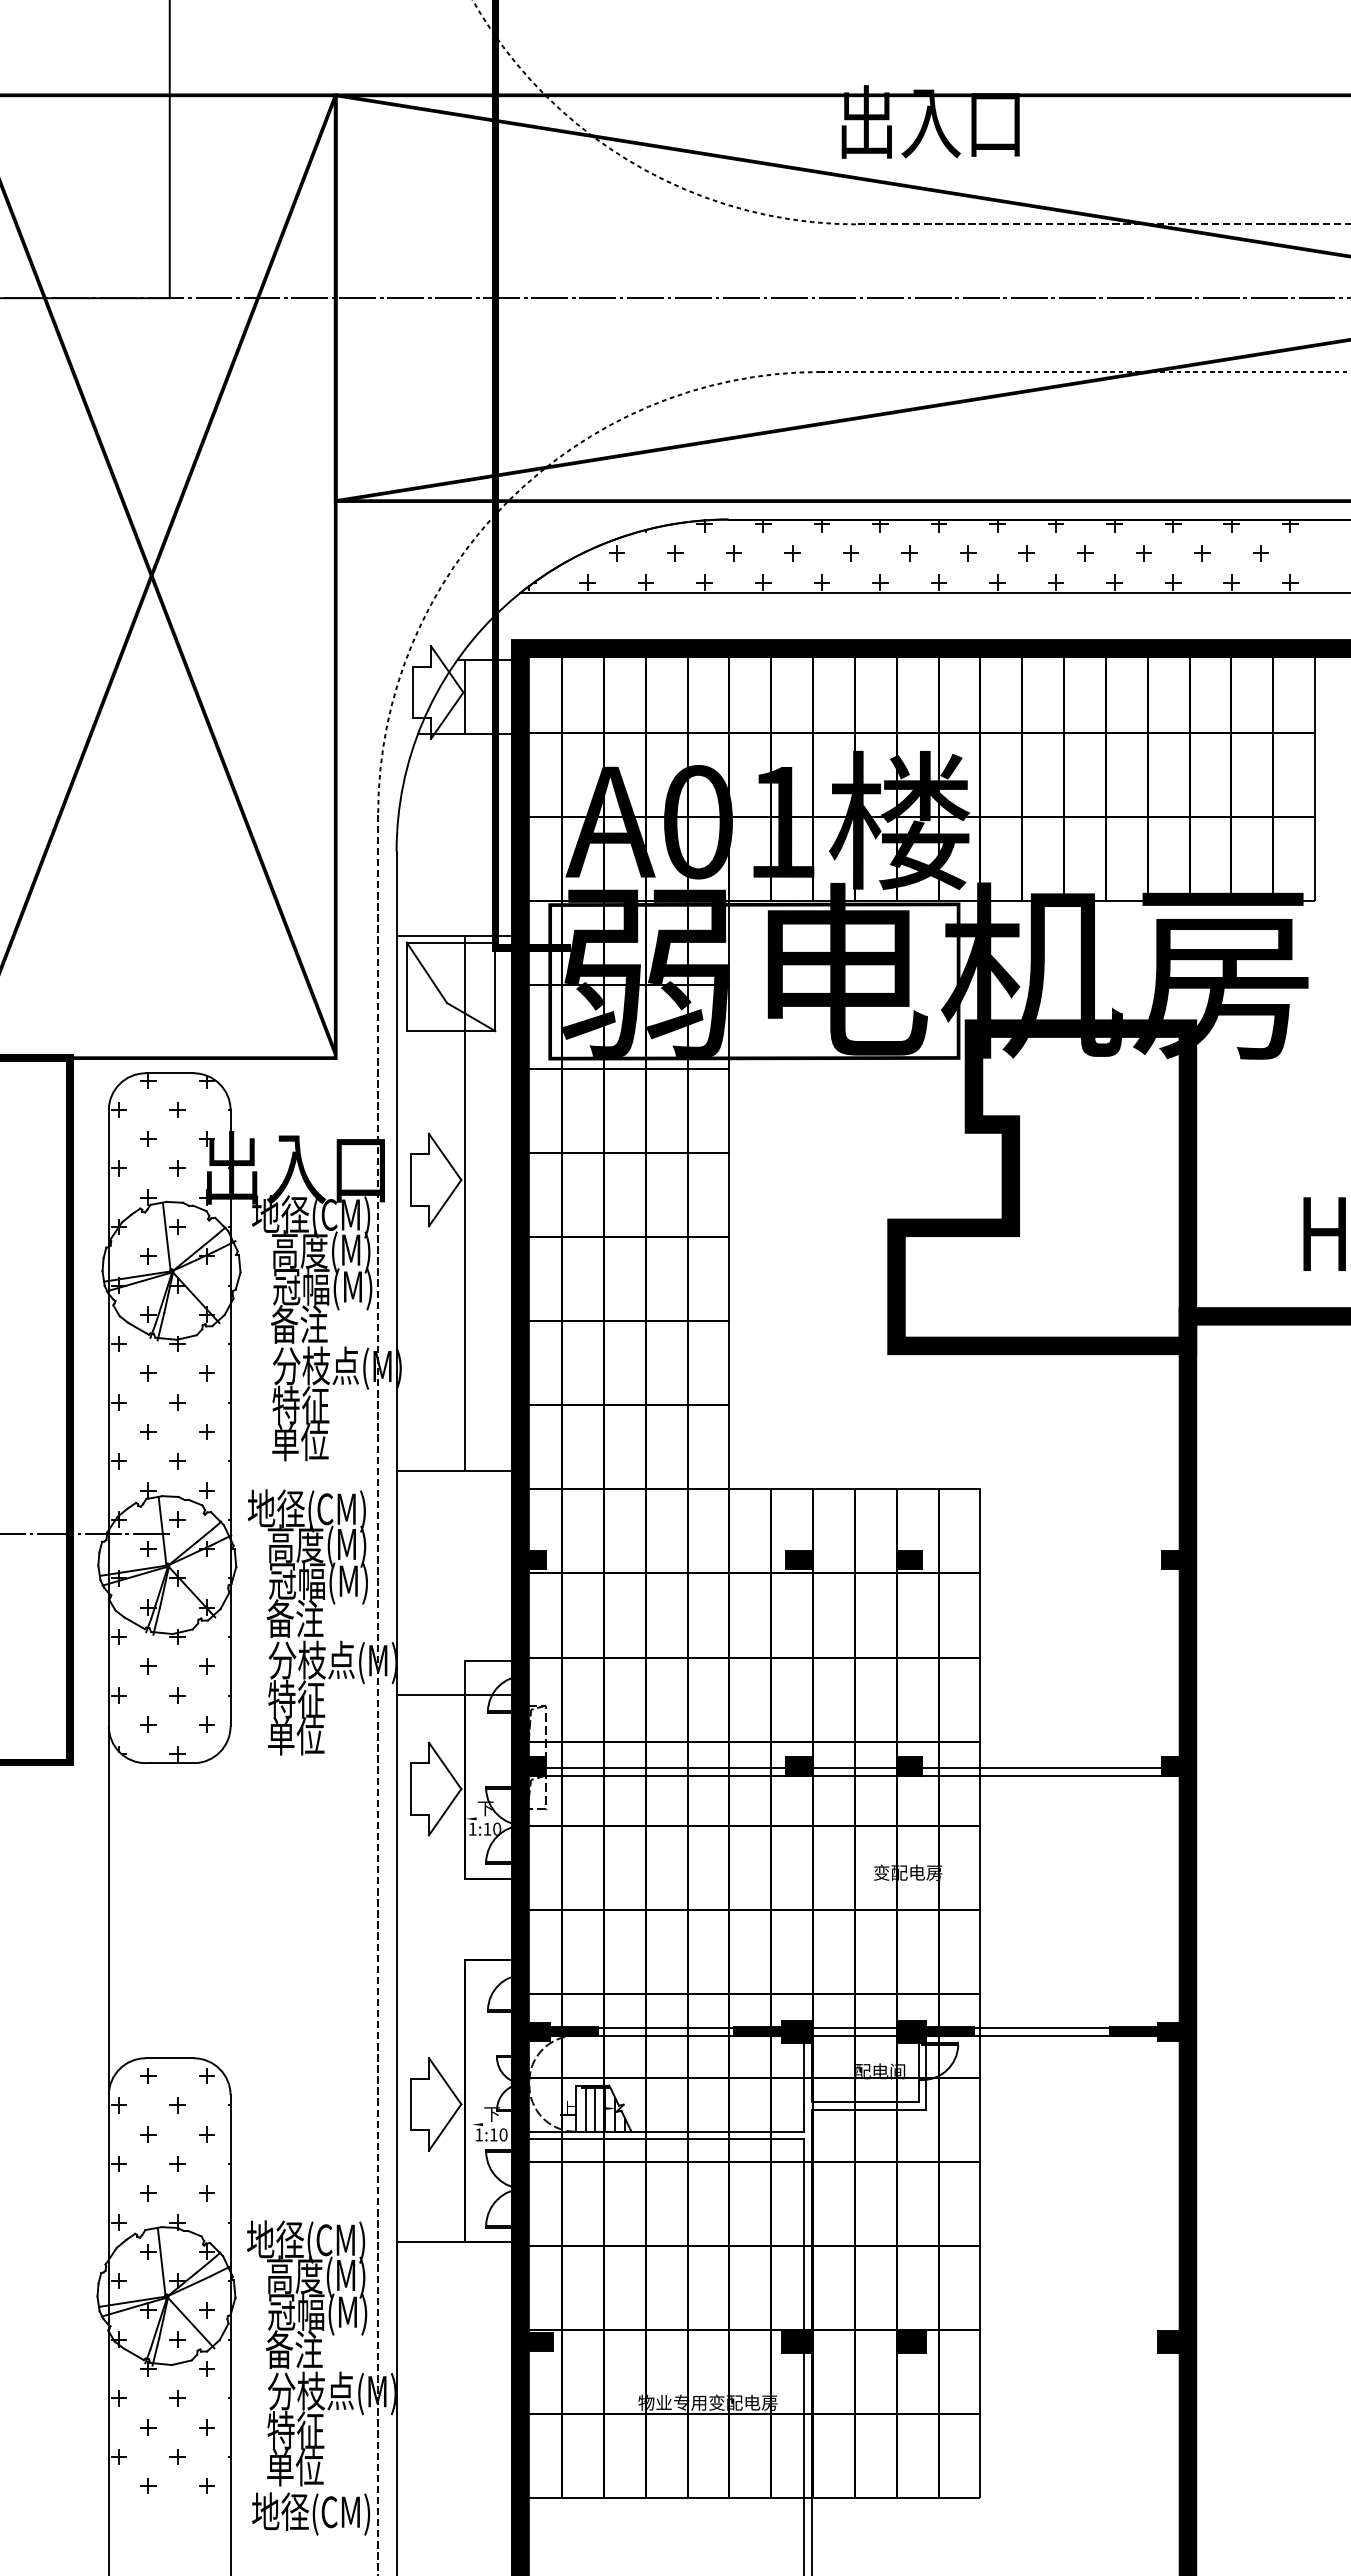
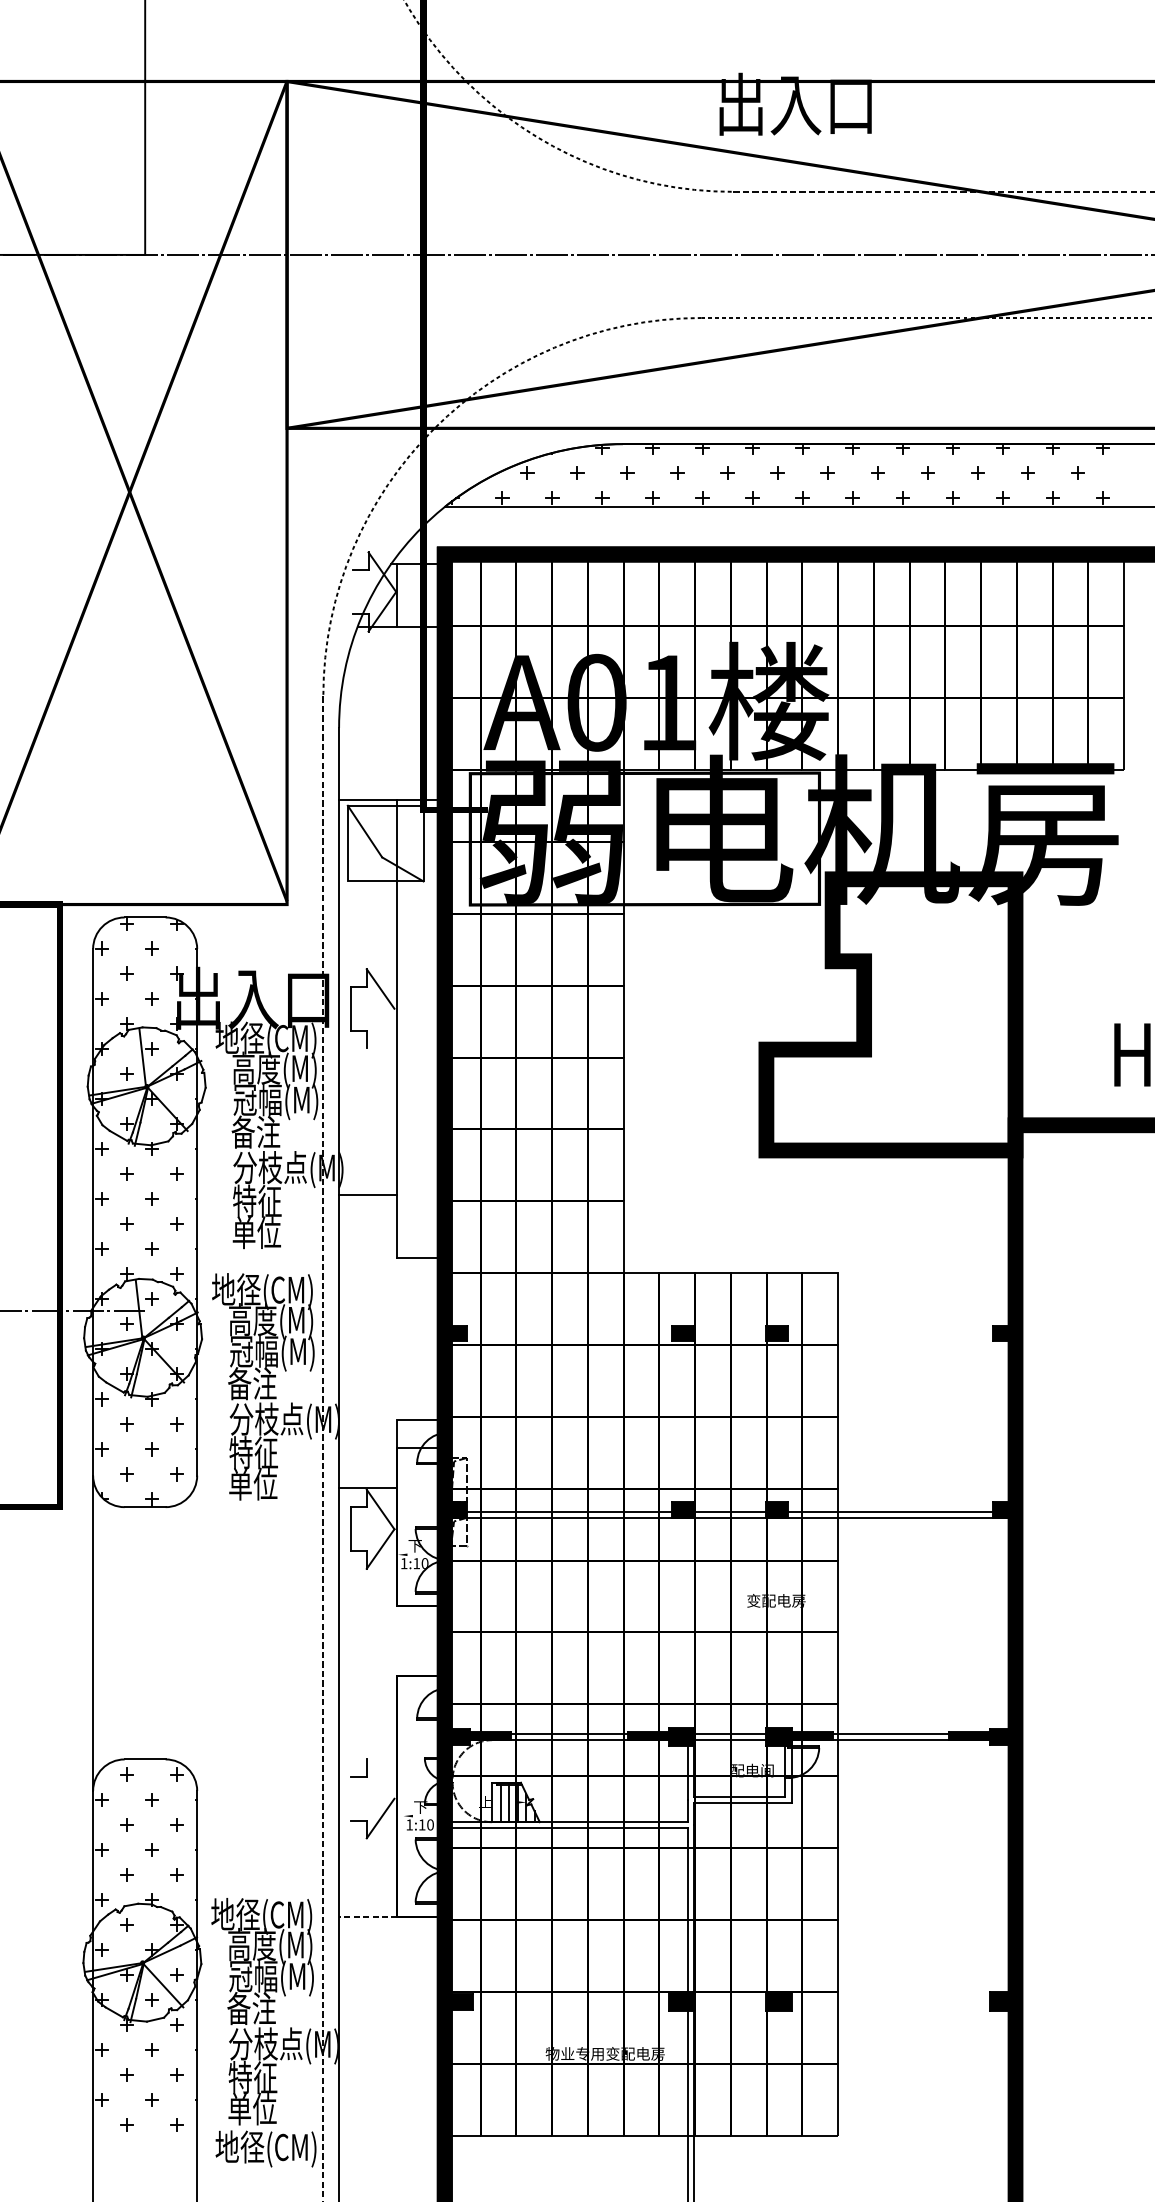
line: (412, 692) -> (352, 591), removed
line: (444, 1203) -> (380, 1028), removed
line: (430, 1471) -> (368, 1195), moved
line: (430, 1694) -> (368, 1487), moved
line: (444, 2081) -> (380, 1779), removed
line: (410, 2104) -> (350, 1798), removed
line: (430, 2242) -> (368, 1916), solid -> dashed
line: (161, 2263) -> (138, 1934), removed

